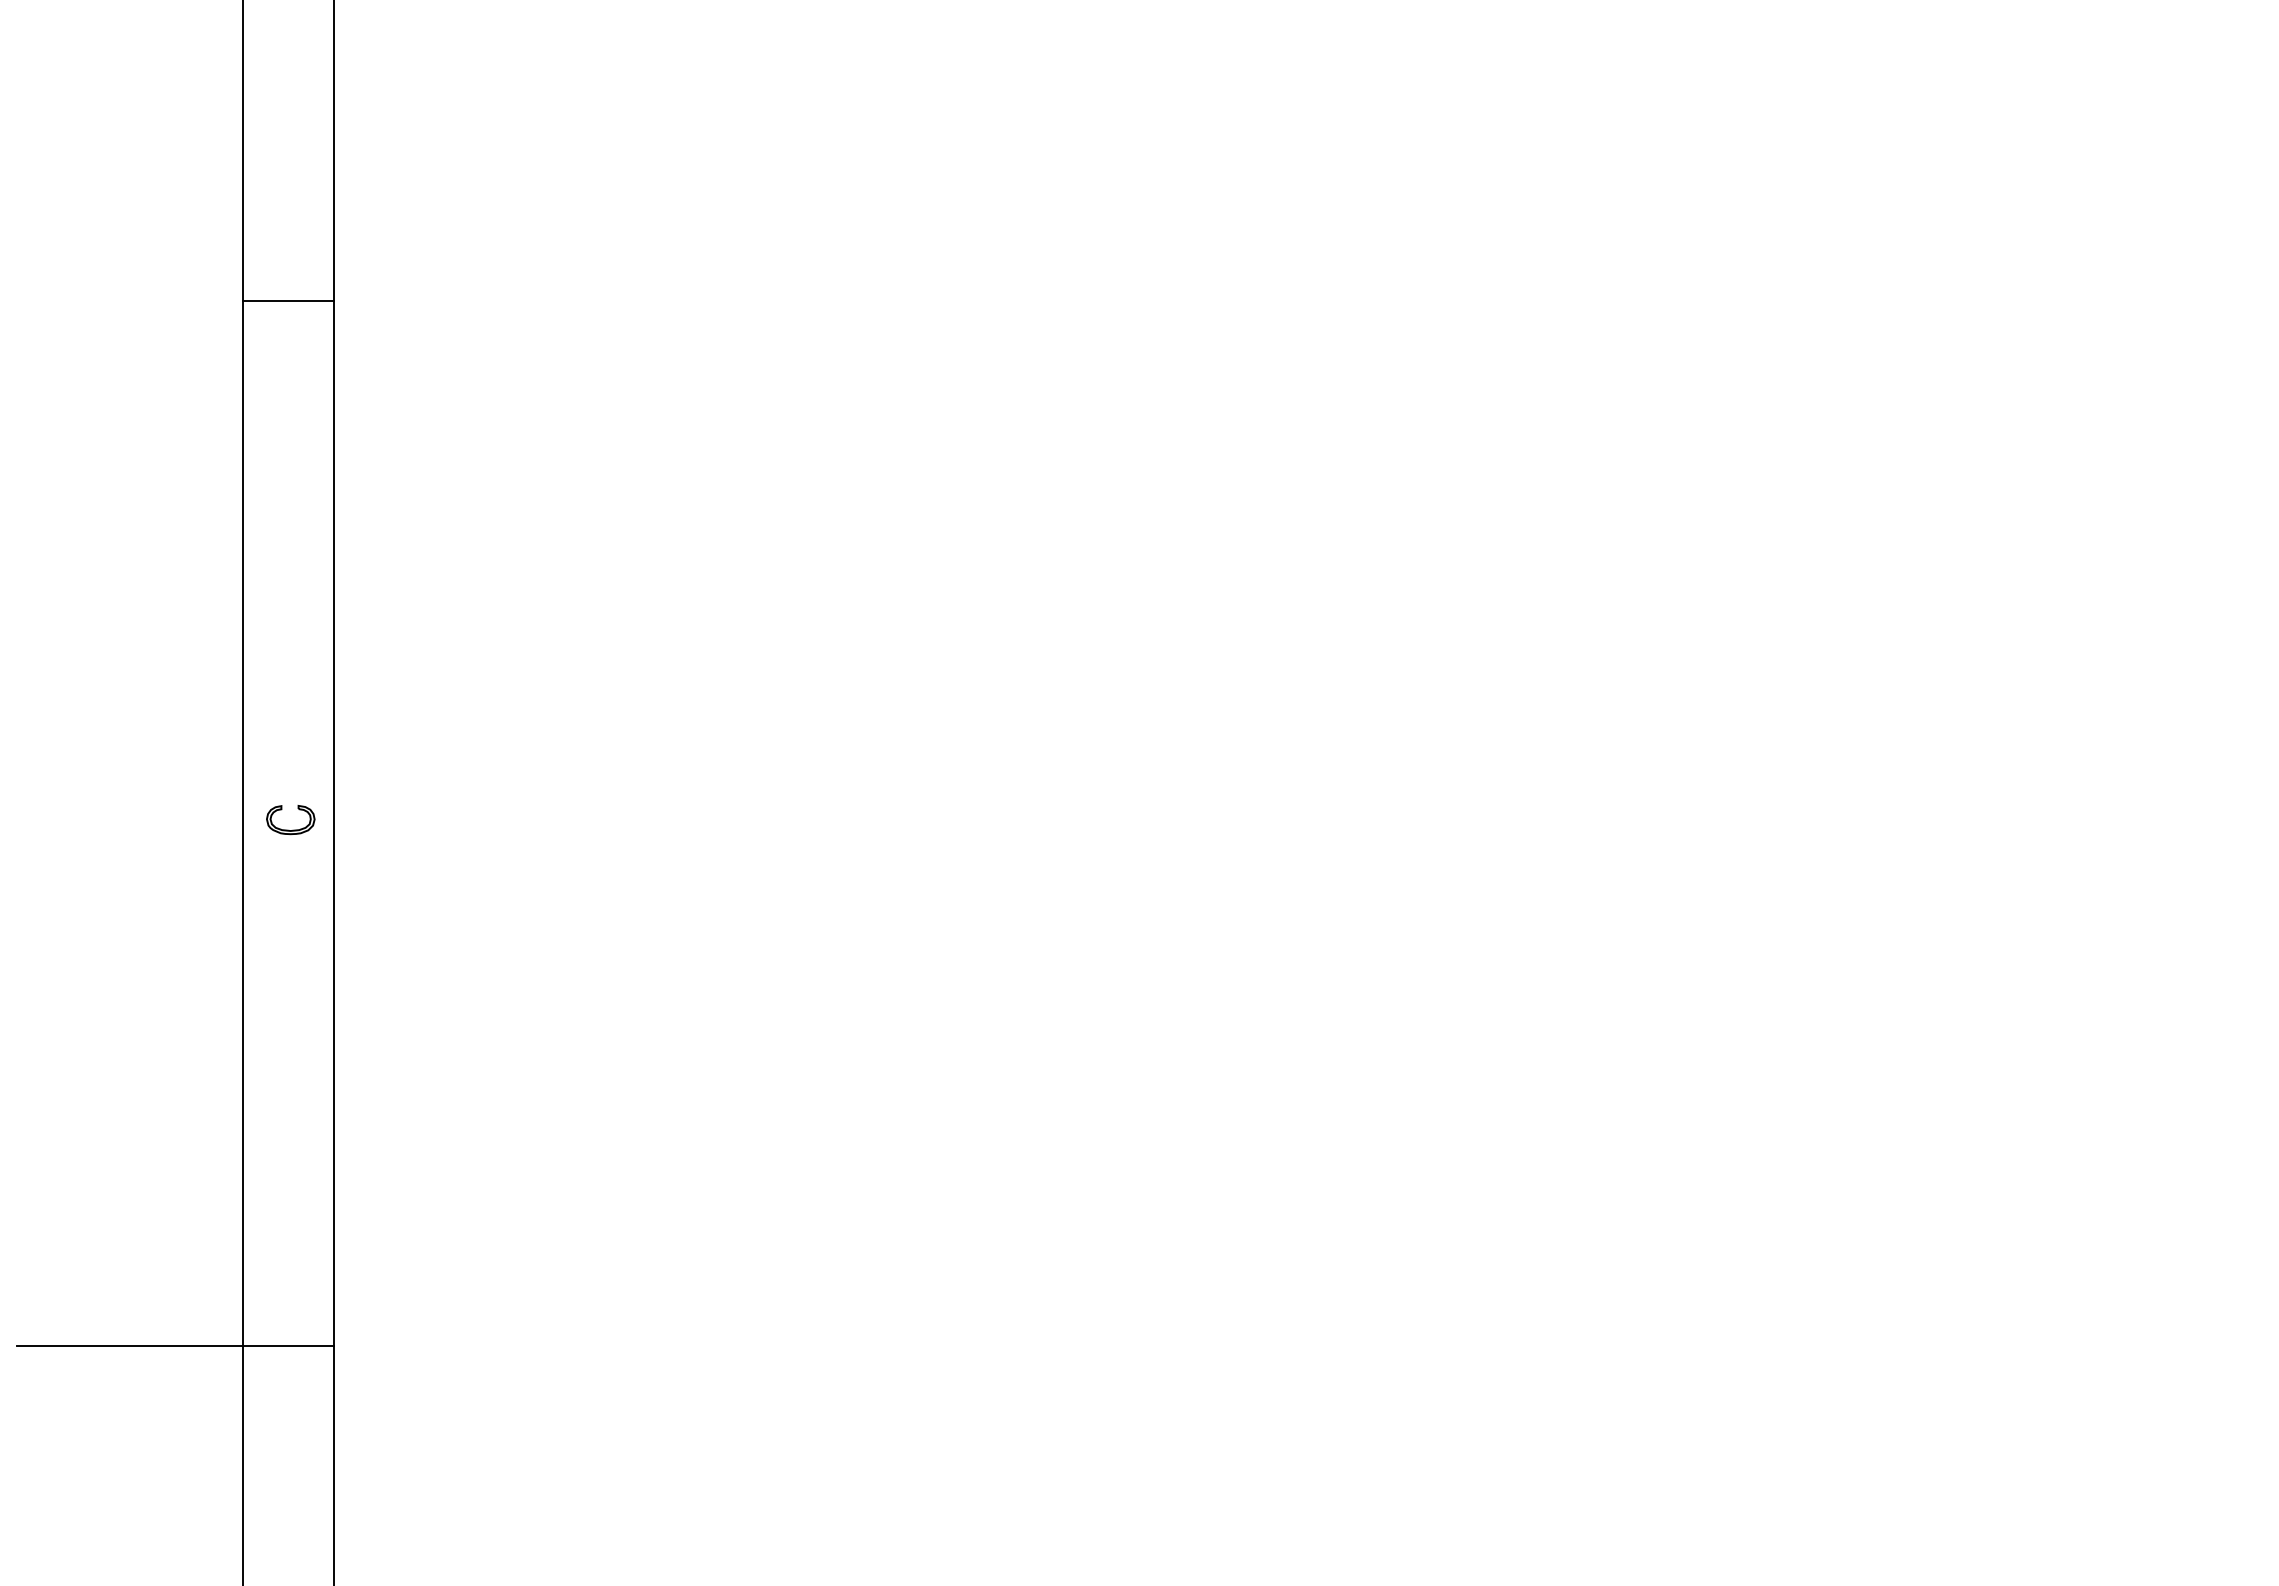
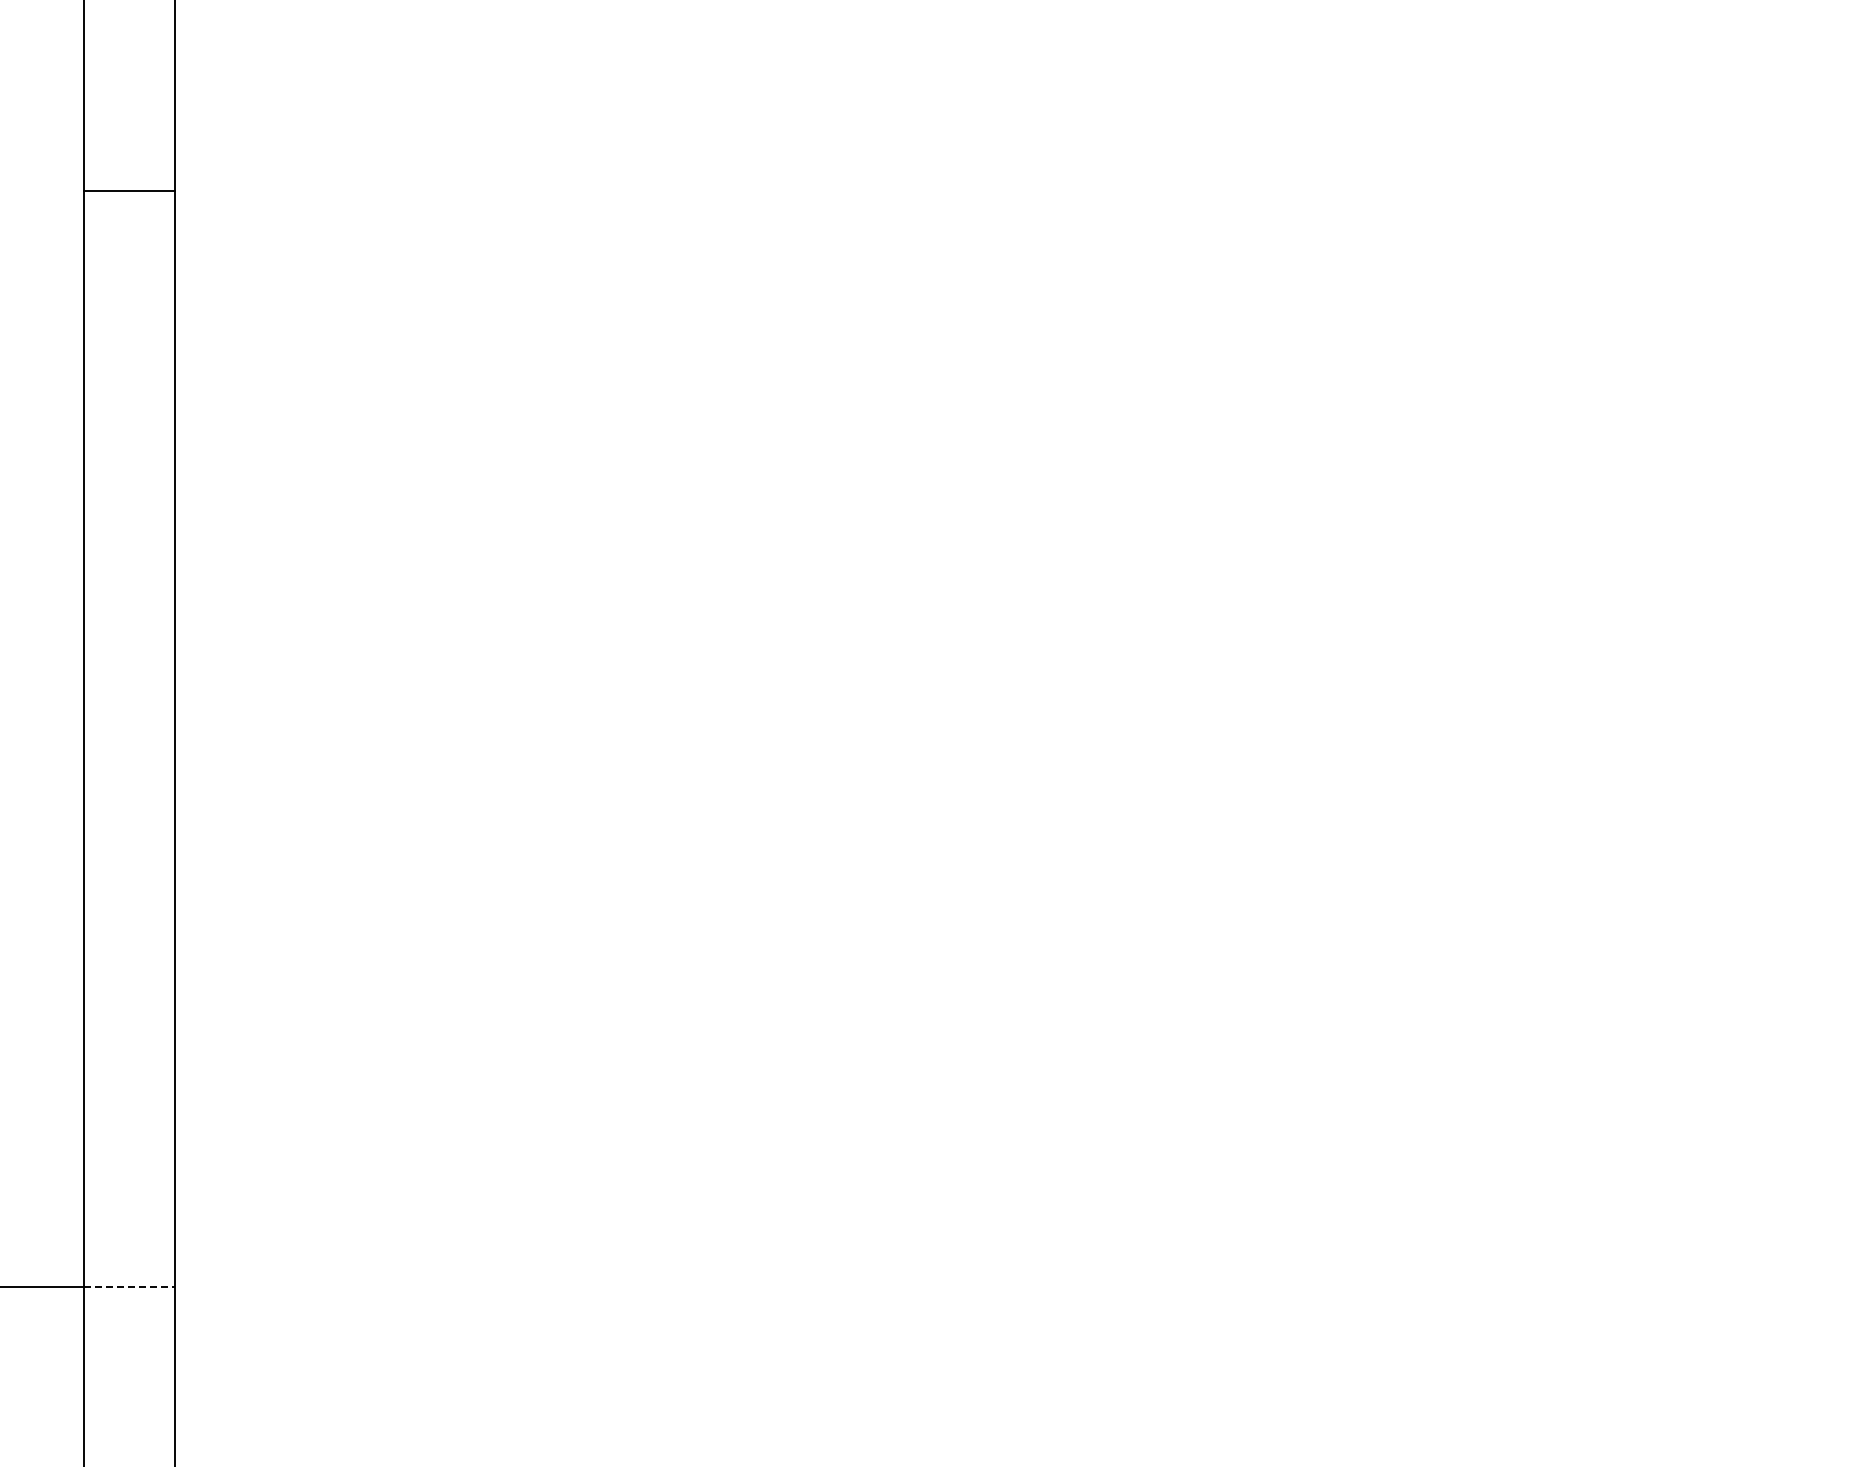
line: (288, 301) -> (129, 191), moved
part: (288, 829) -> (129, 770), removed
line: (289, 1346) -> (130, 1287), solid -> dashed

